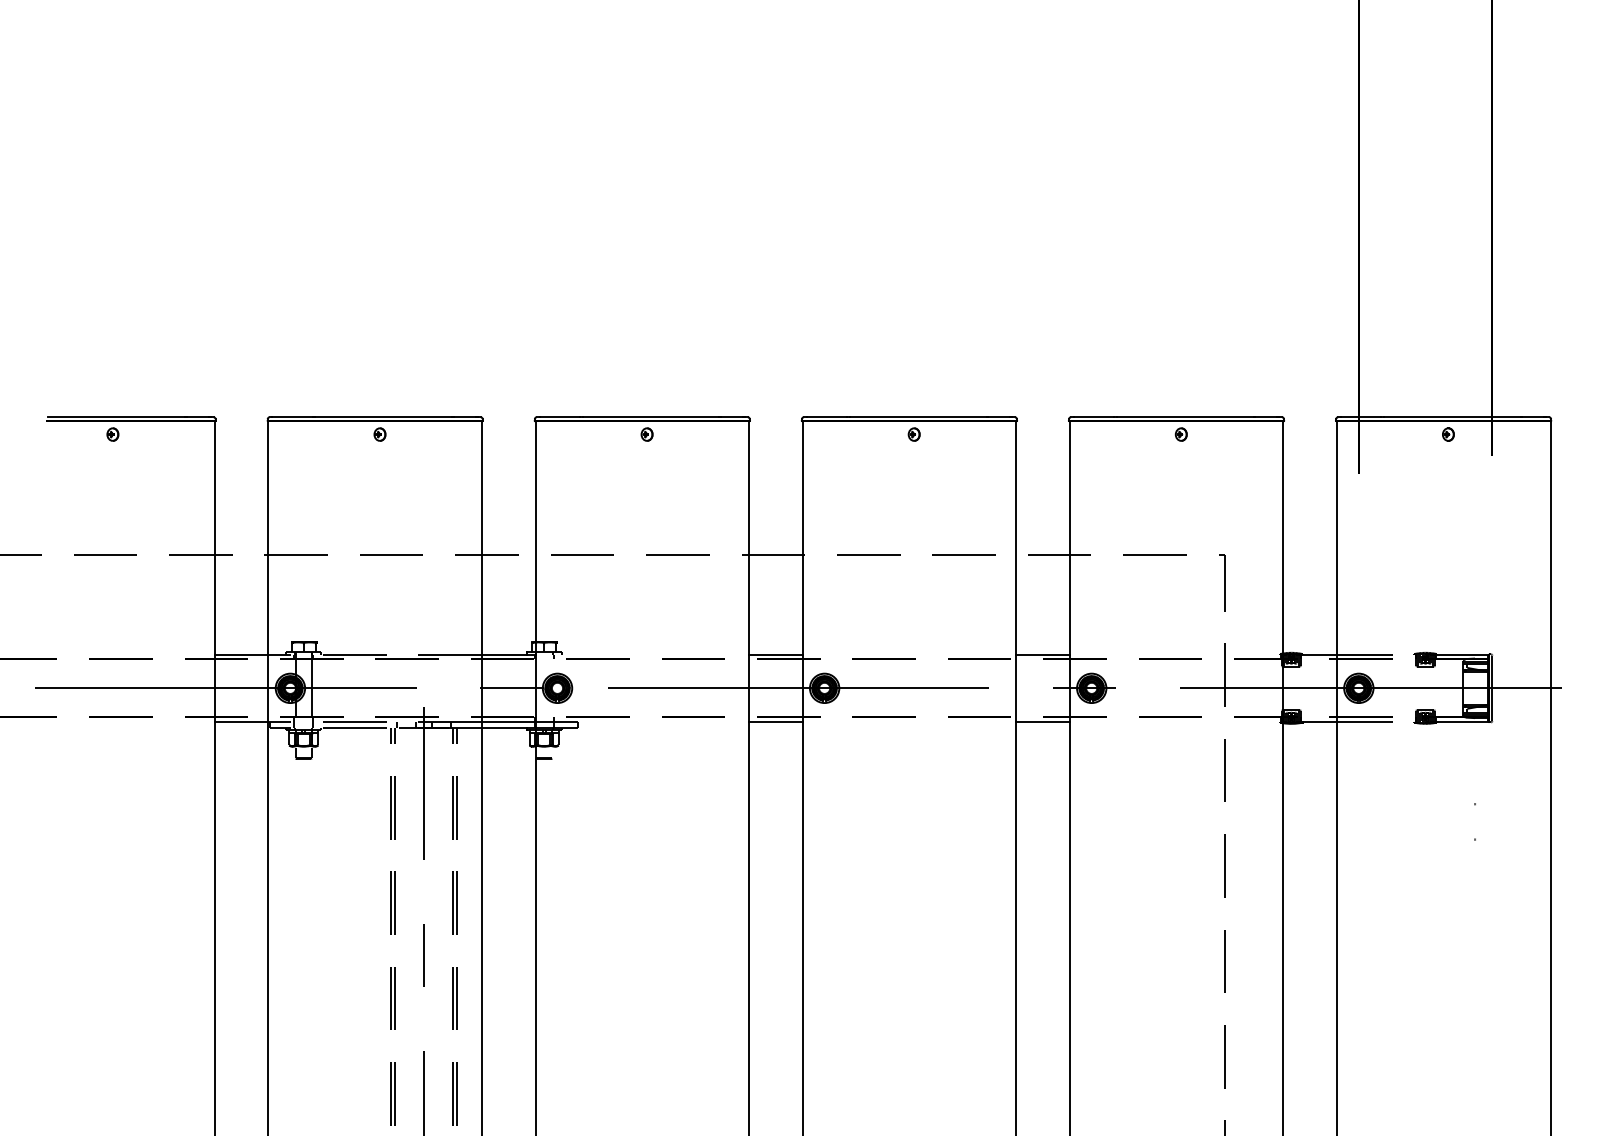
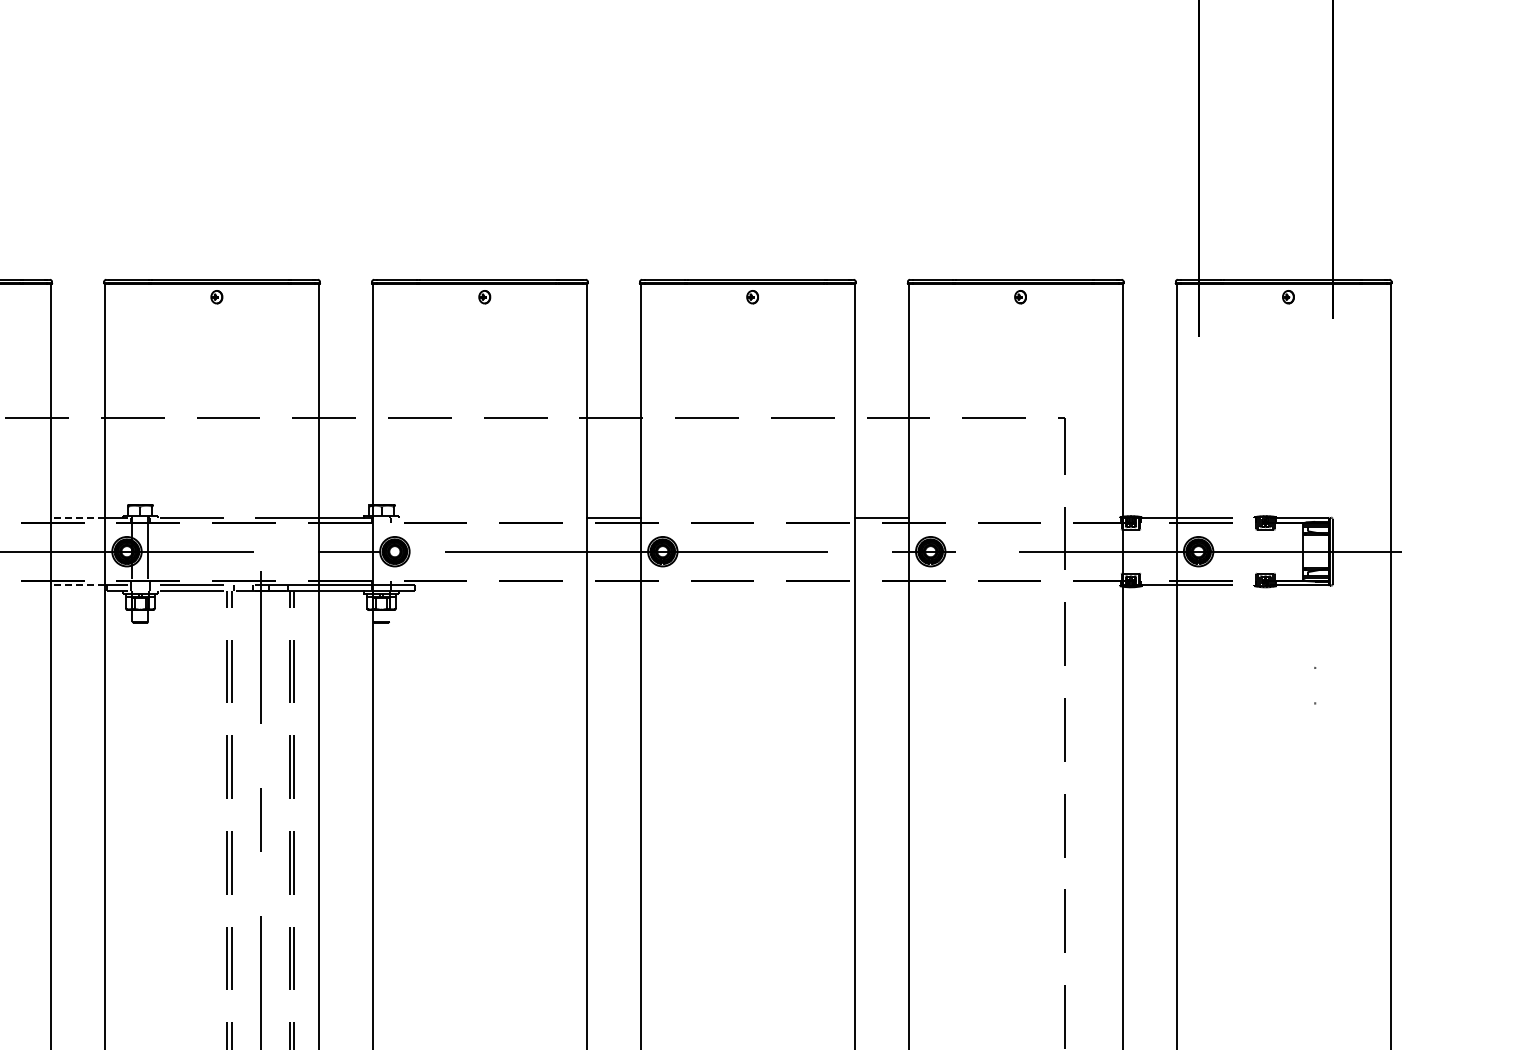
line: (241, 654) -> (77, 517), solid -> dashed
line: (241, 721) -> (77, 584), solid -> dashed
line: (775, 721) -> (613, 584), removed
line: (1042, 721) -> (881, 584), removed

